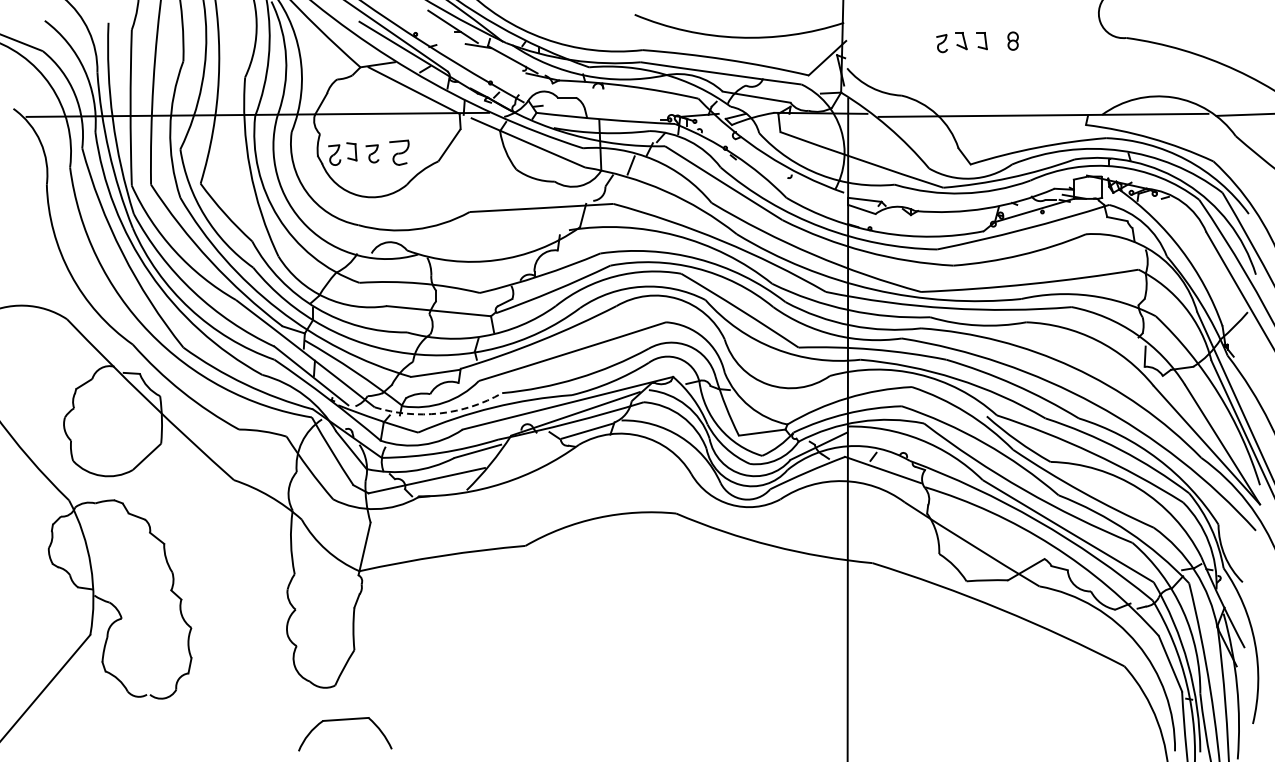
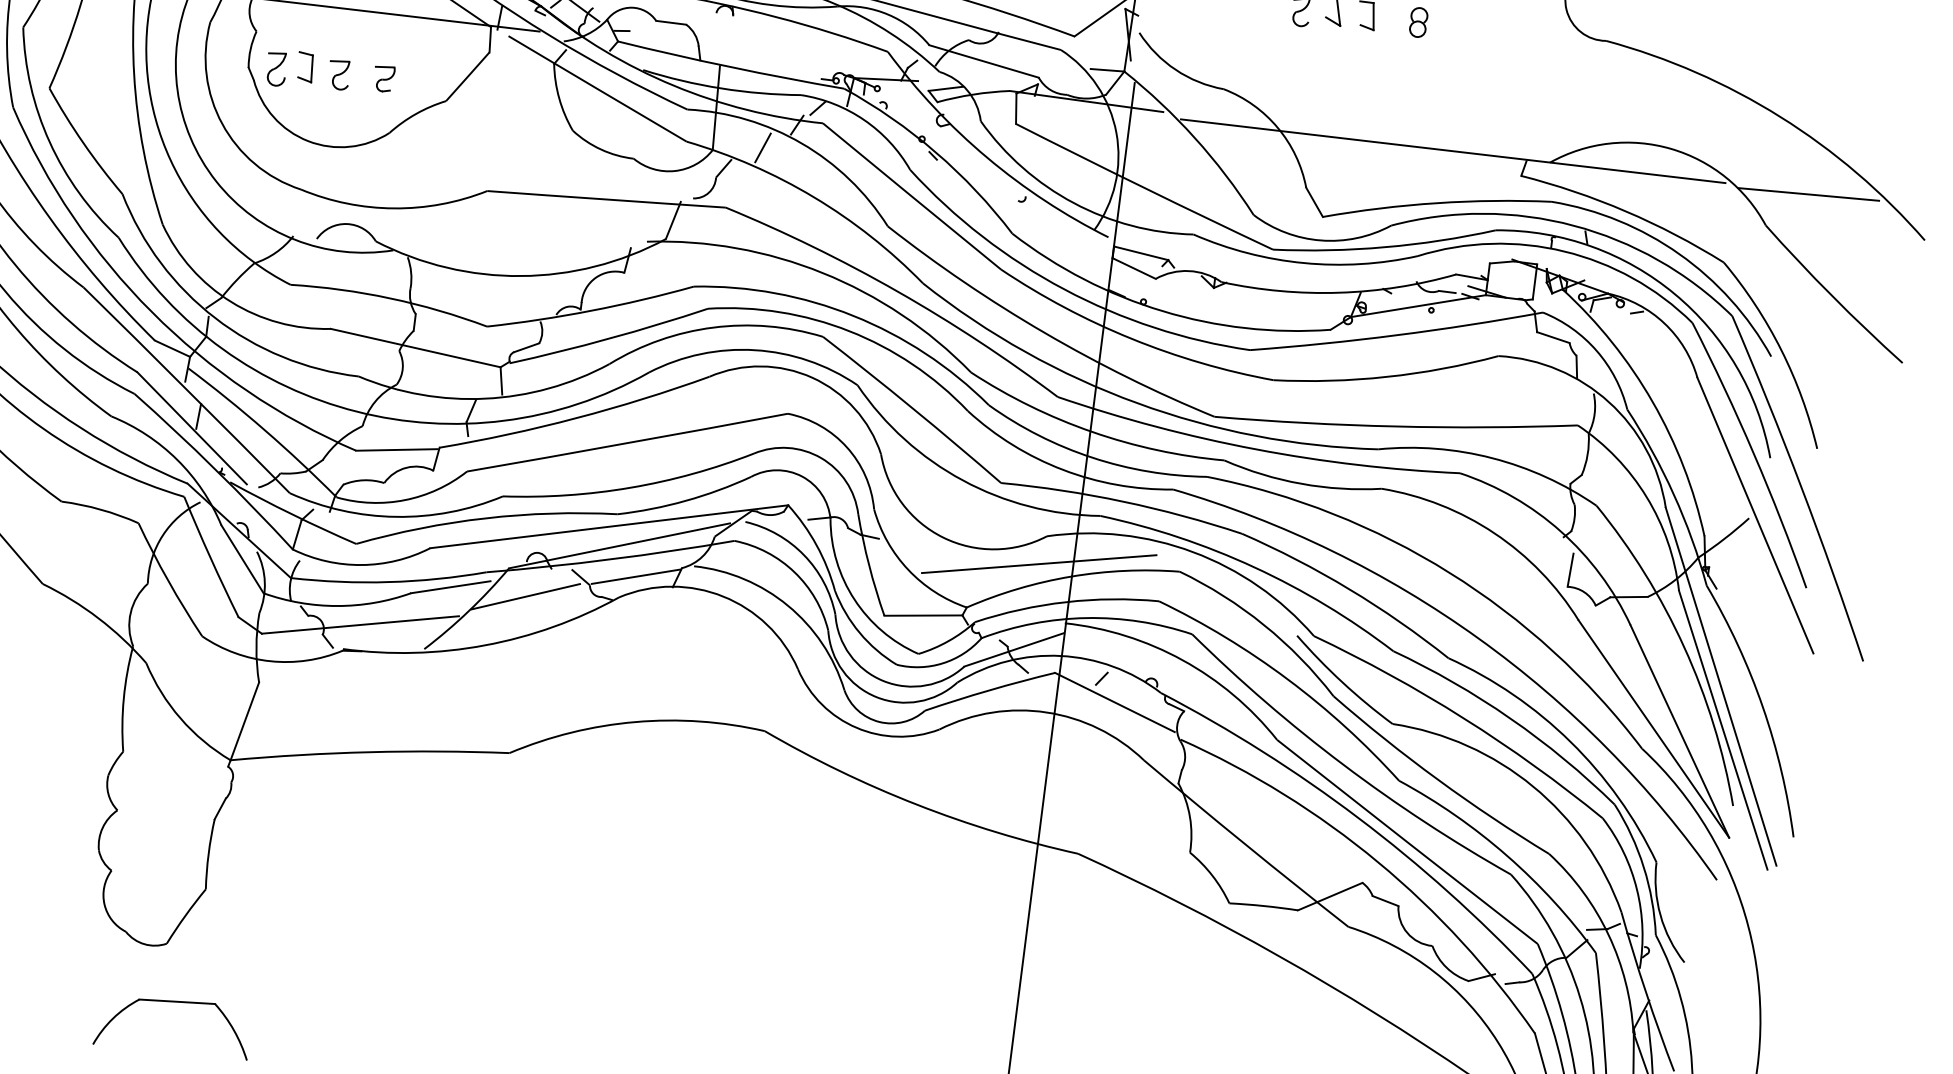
part: (399, 152) -> (383, 78), size x0.62
line: (827, 392) -> (1039, 563), added
arc: (439, 413) -> (395, 516), dashed -> solid
line: (523, 450) -> (526, 595), added

